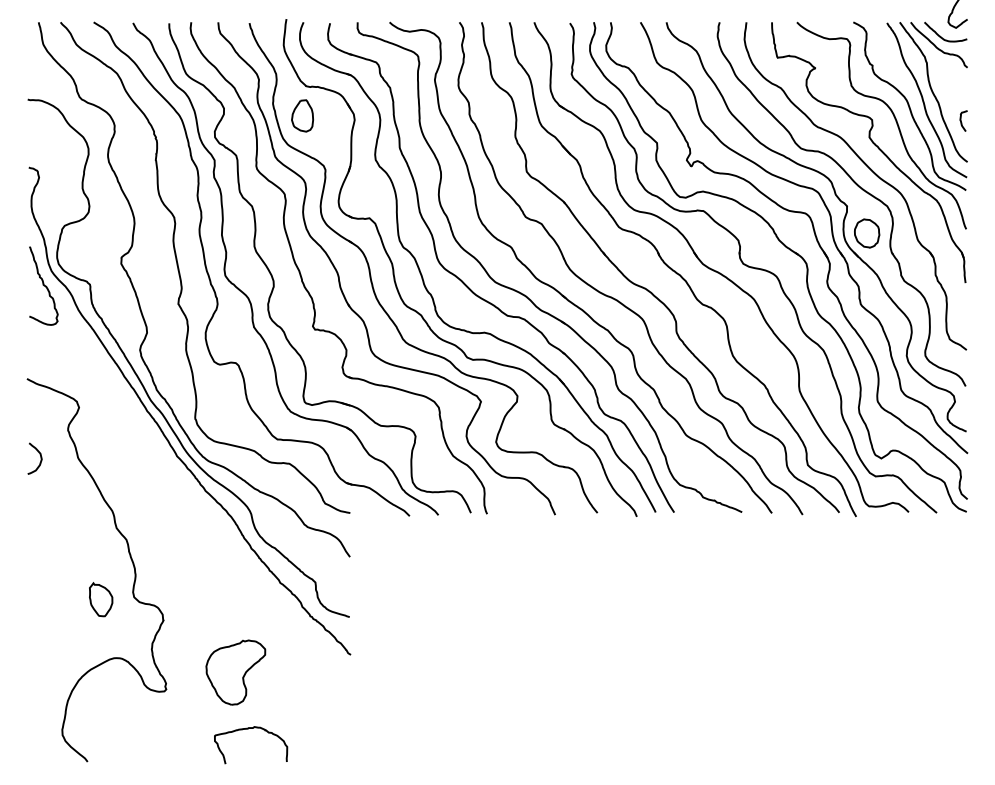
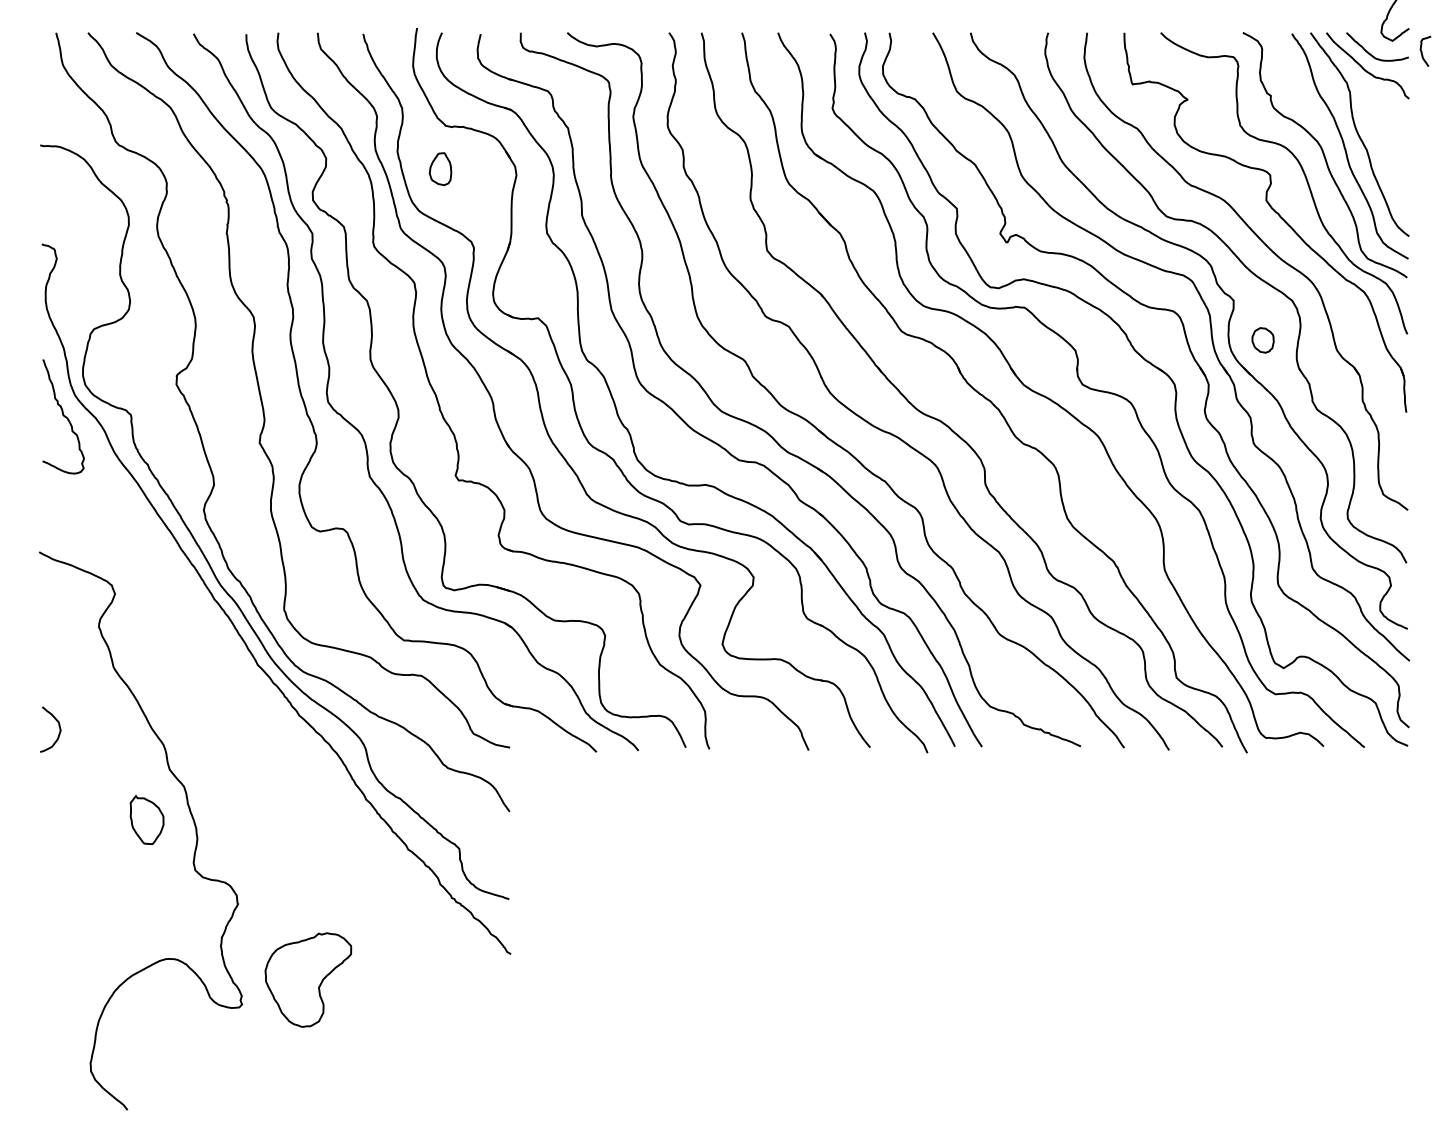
part: (302, 115) -> (440, 168), size x0.7
curve: (961, 120) -> (1422, 50), moved
part: (867, 233) -> (1263, 340), size x0.6
curve: (40, 458) -> (58, 729), moved
part: (101, 599) -> (147, 819), moved
part: (235, 672) -> (307, 979), moved
curve: (248, 729) -> (361, 1062), removed

